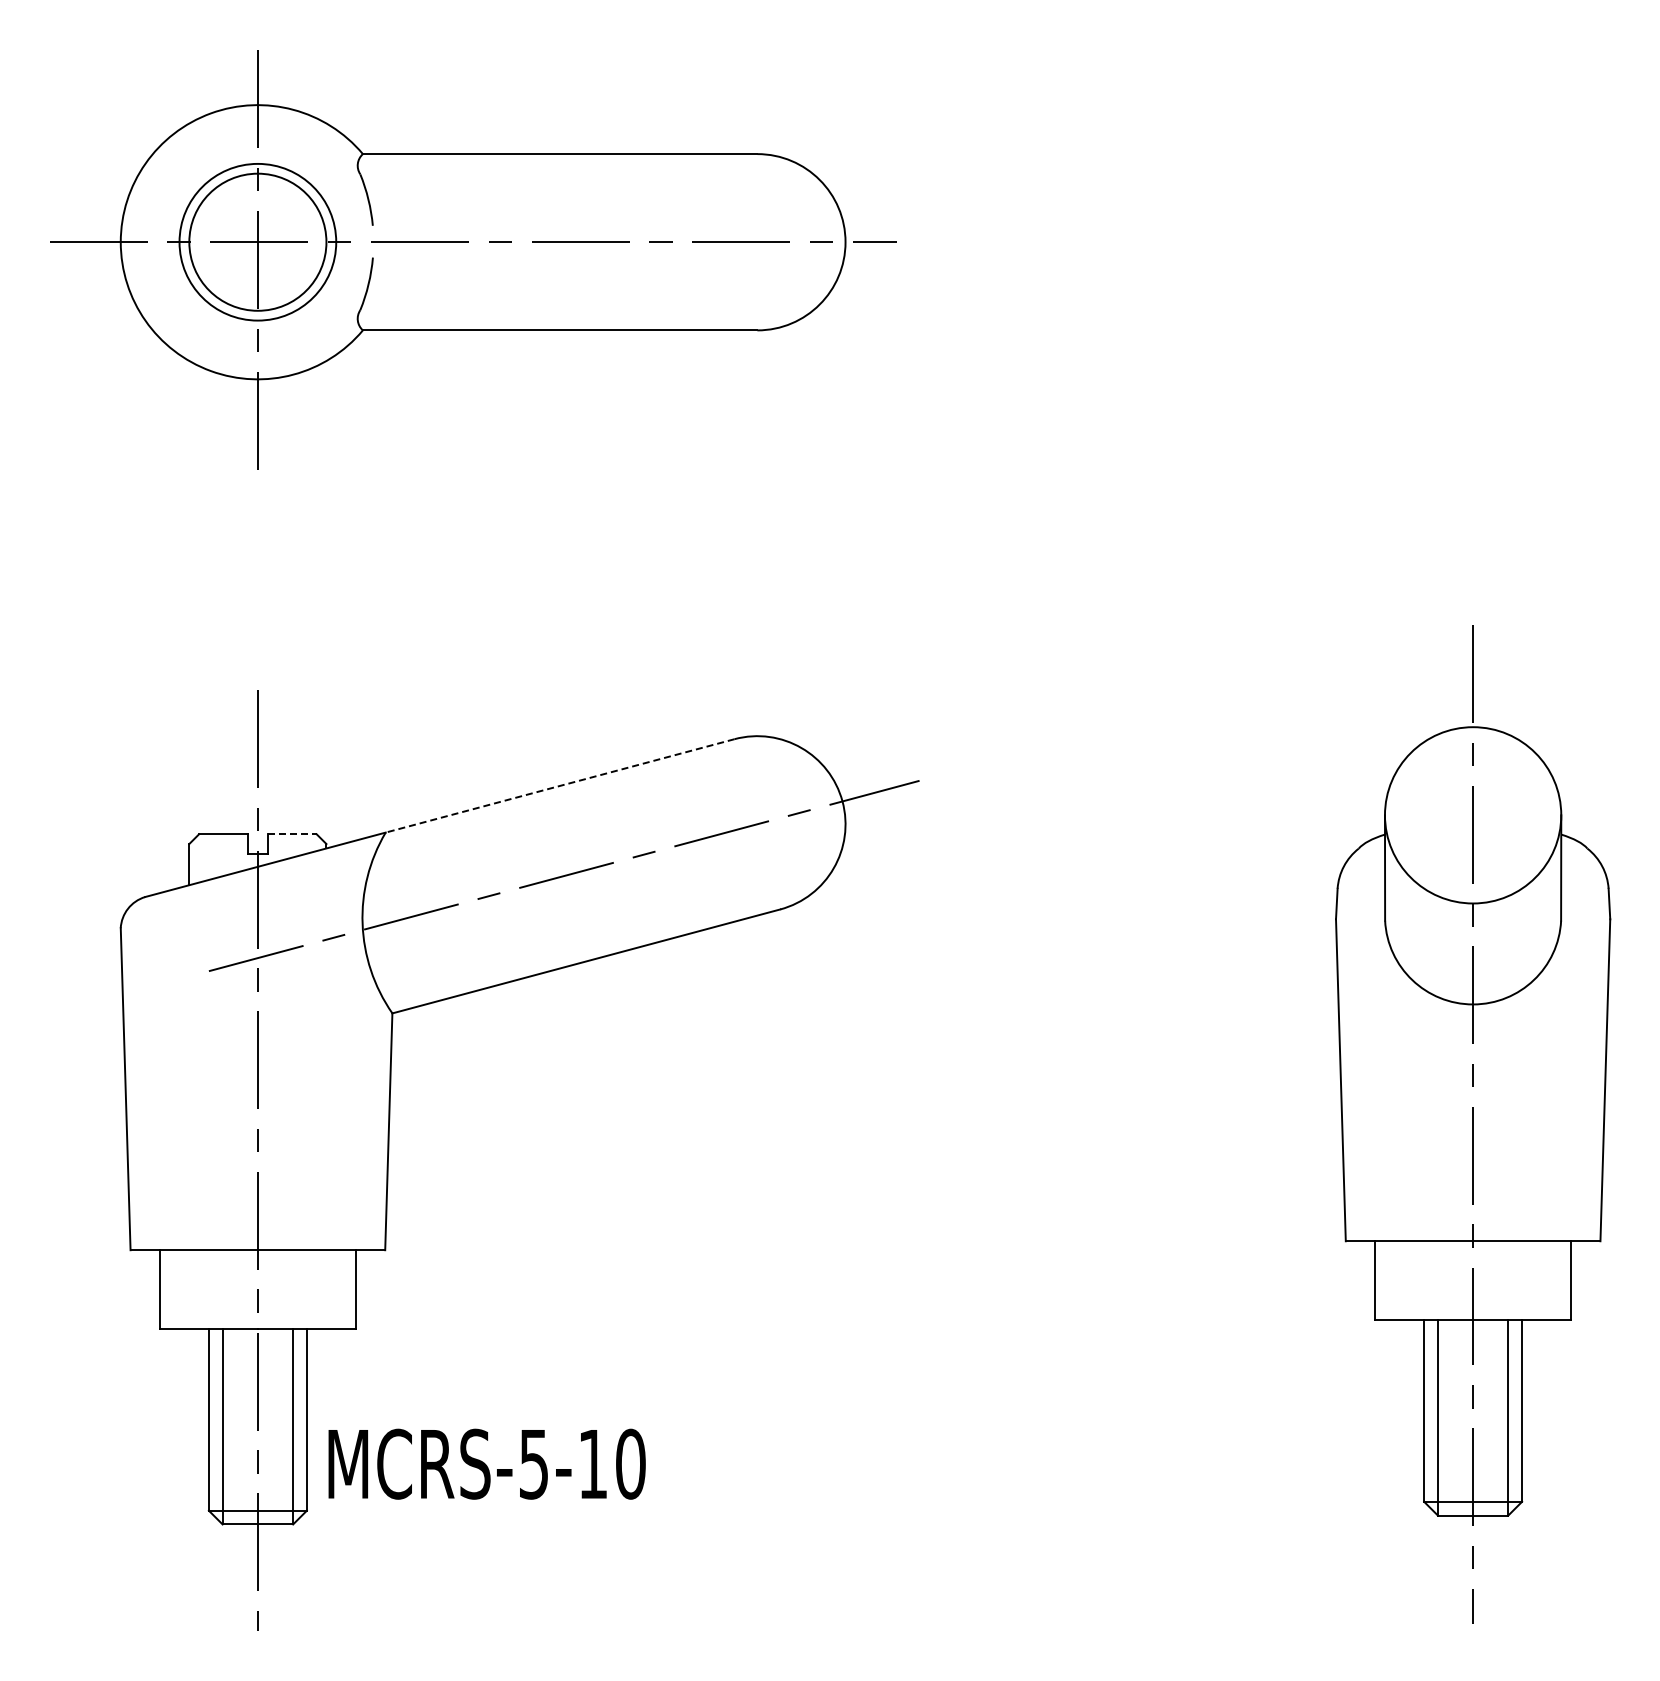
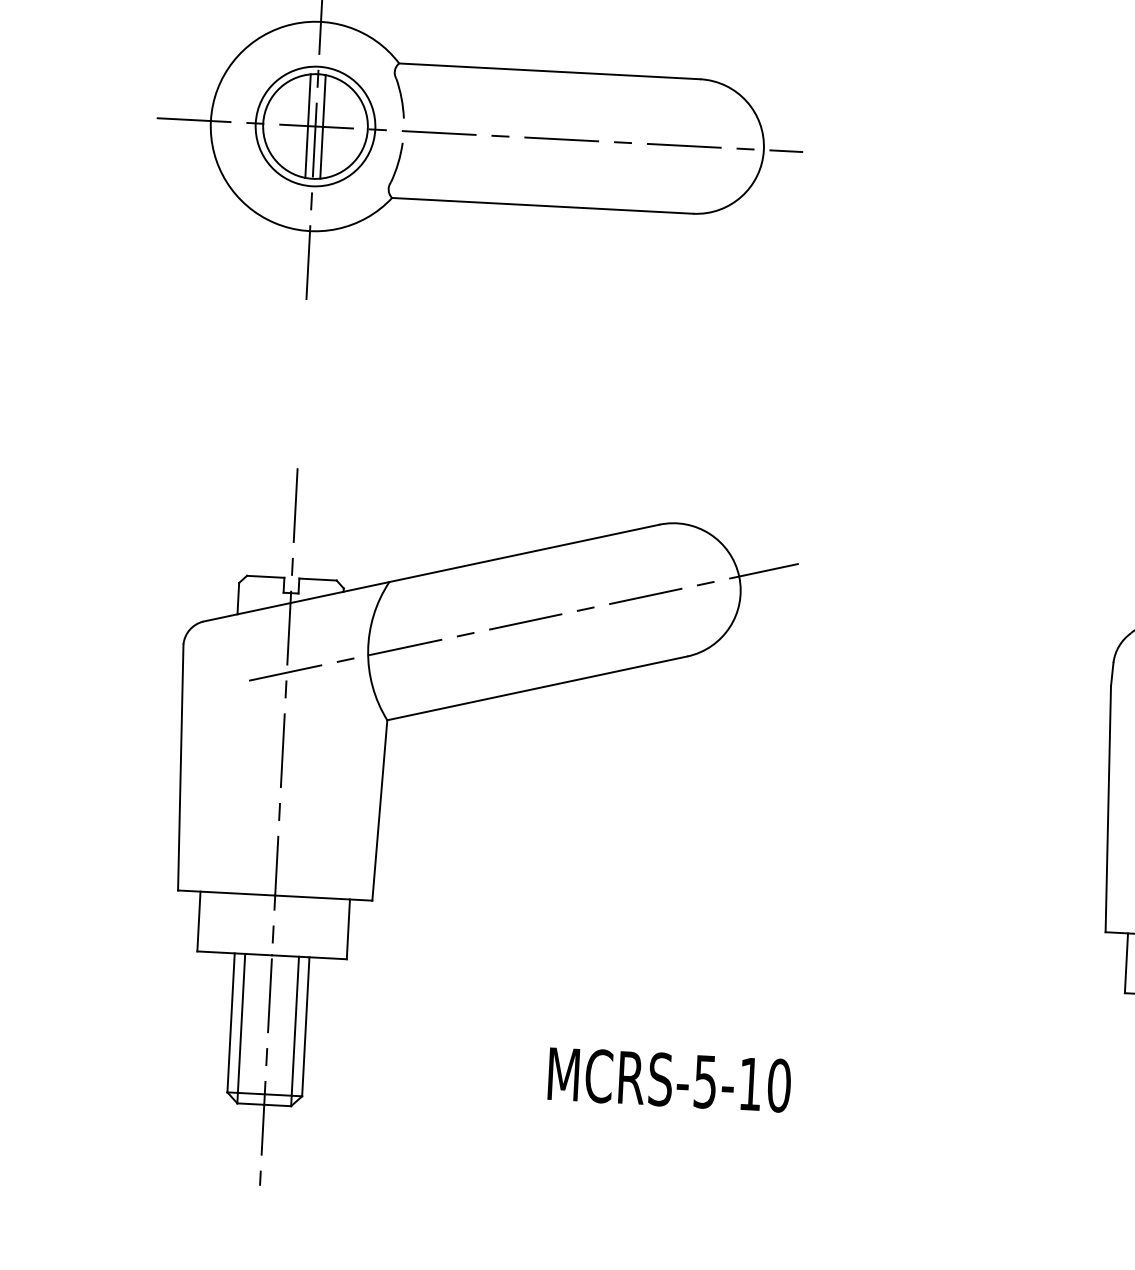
line: (248, 242) -> (308, 126), added
line: (267, 242) -> (322, 127), added
line: (560, 785) -> (524, 553), dashed -> solid
line: (292, 834) -> (318, 579), dashed -> solid
text: (486, 1463) -> (669, 1079), moved

